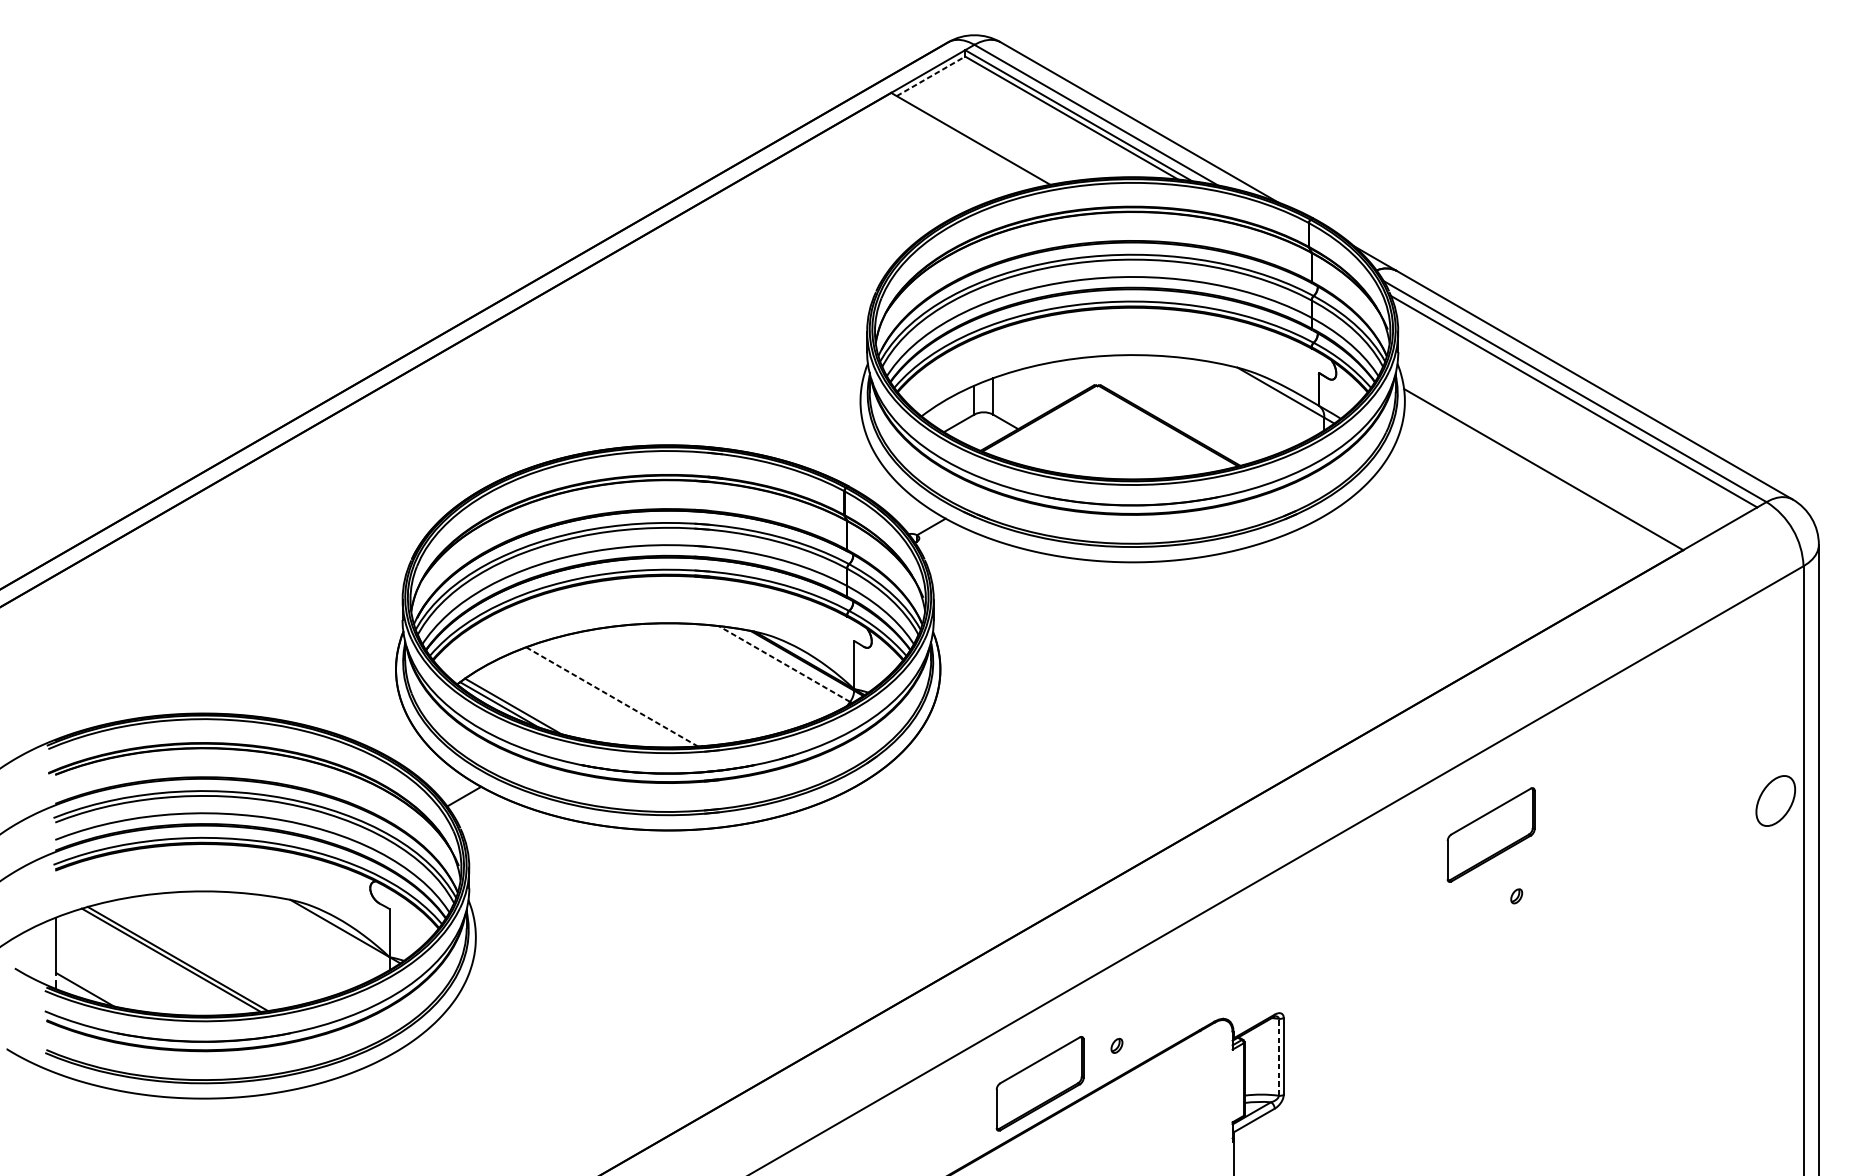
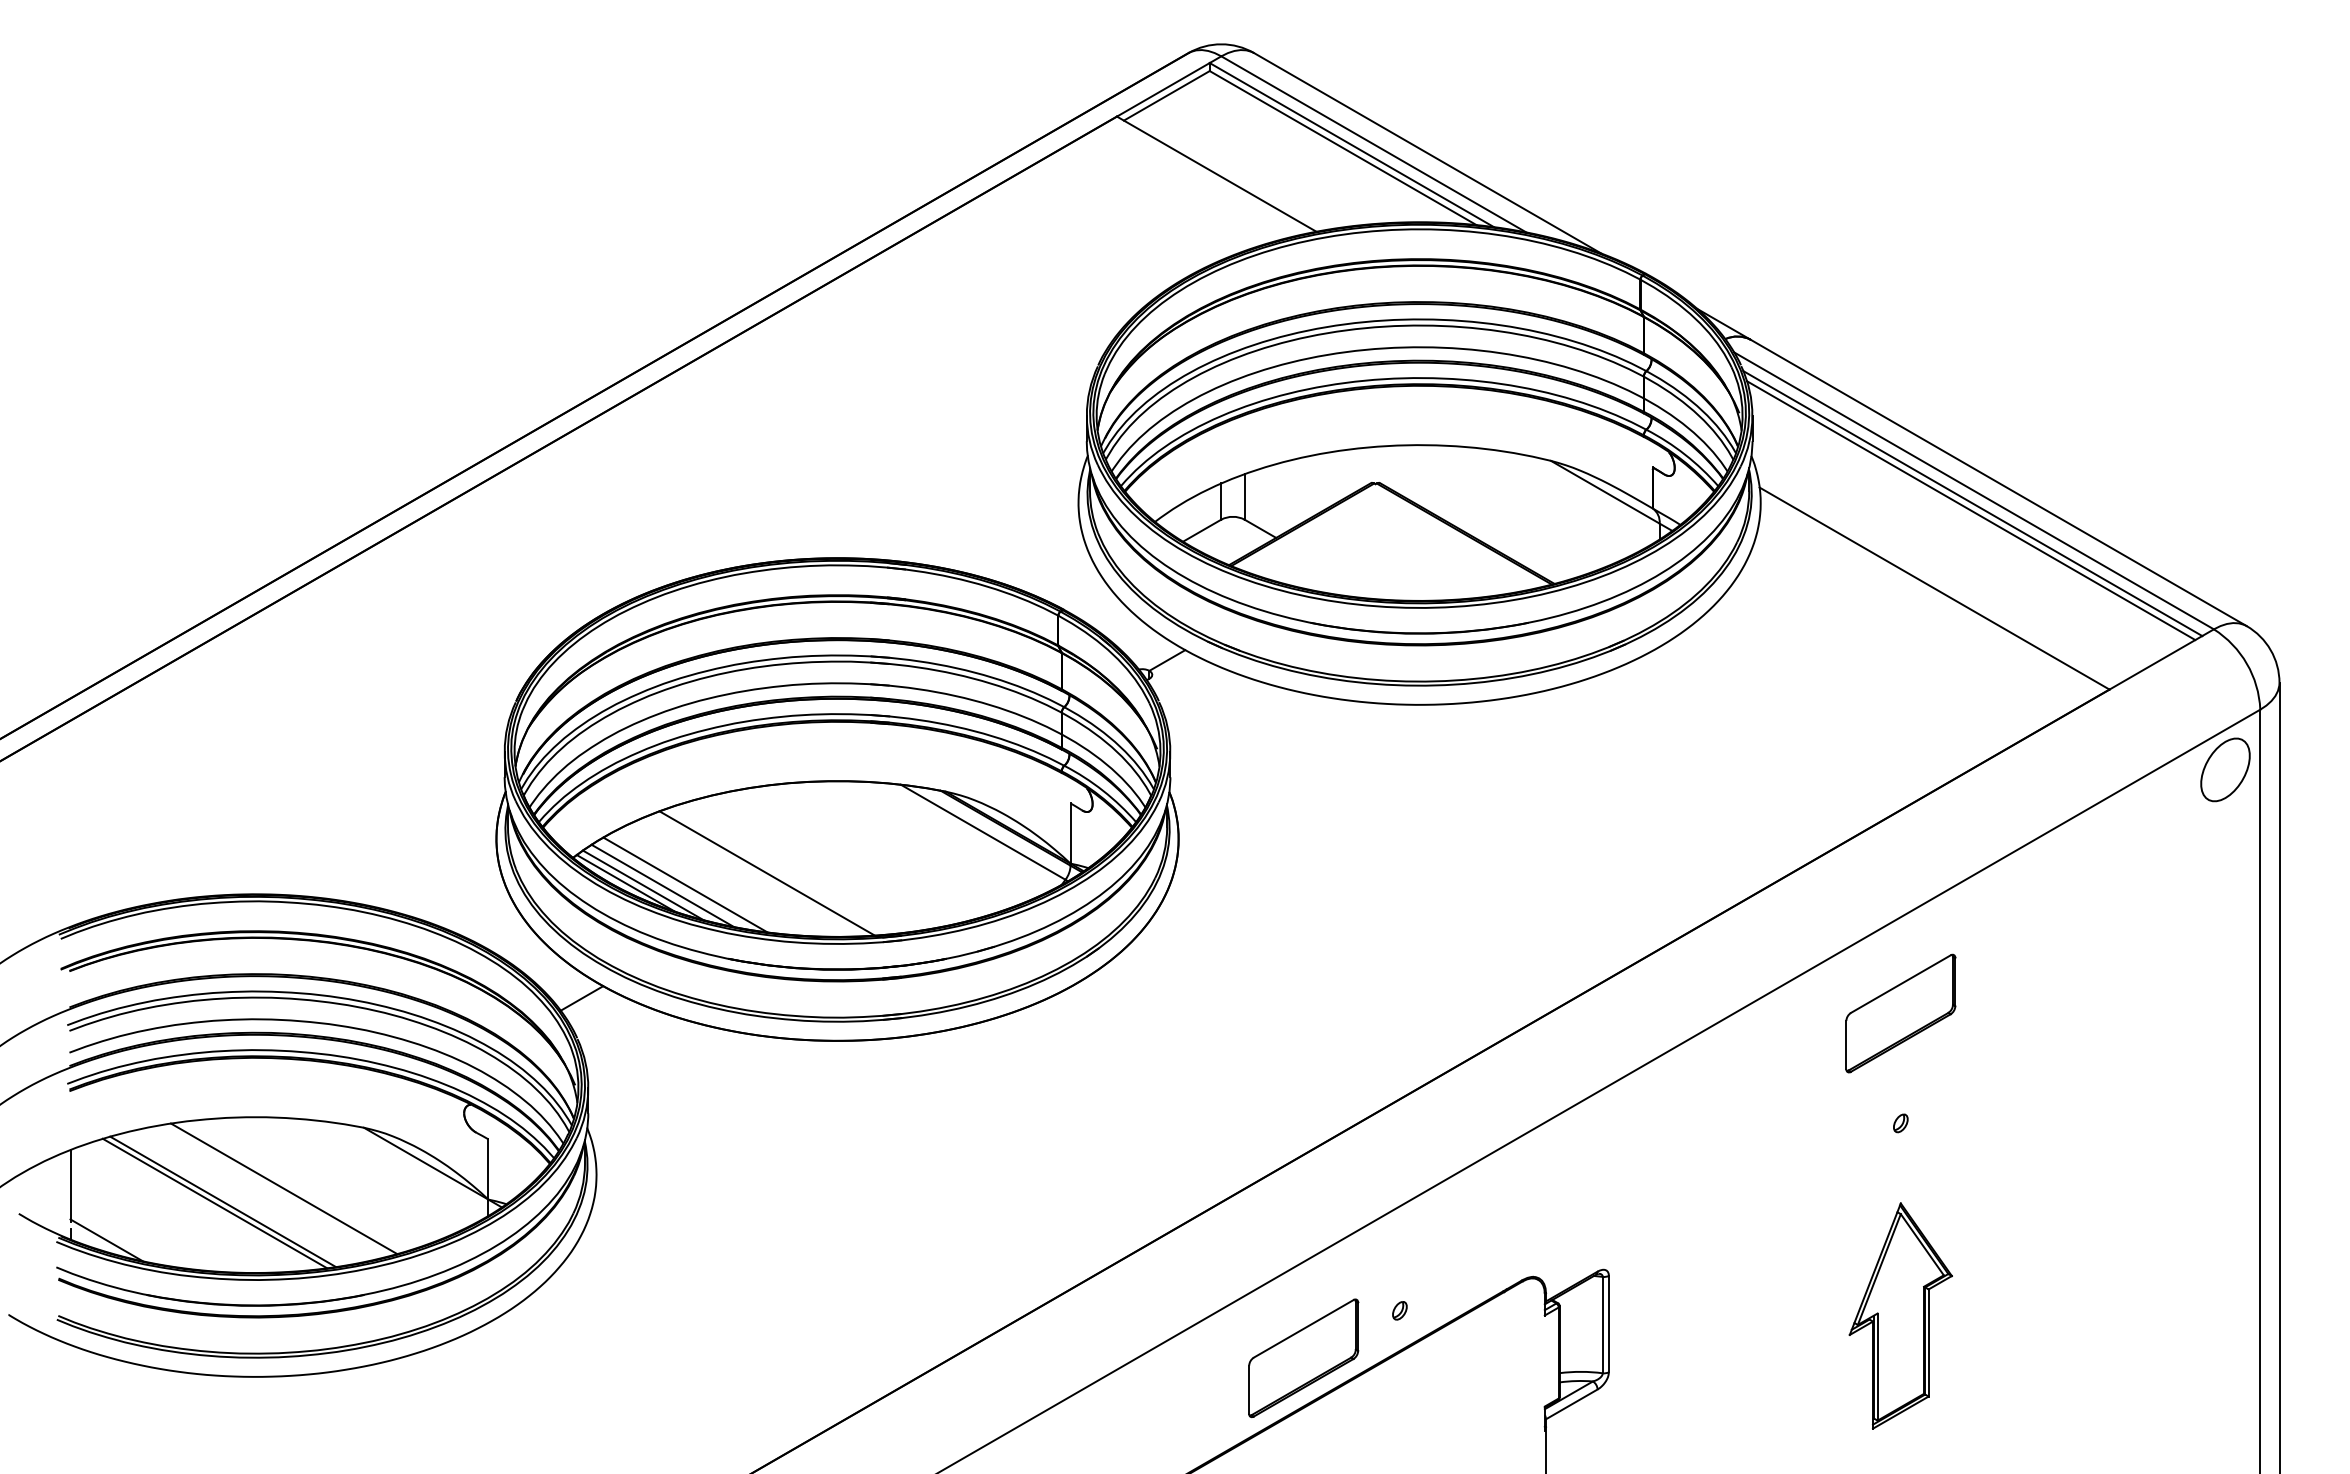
line: (930, 76) -> (1166, 95), dashed -> solid
line: (1573, 407) -> (1971, 510), added
line: (783, 663) -> (982, 831), dashed -> solid
line: (612, 696) -> (767, 873), dashed -> solid
line: (546, 705) -> (685, 884), added
line: (528, 706) -> (662, 885), added
part: (1775, 800) -> (2225, 769), moved
part: (1490, 834) -> (1900, 1013), moved
line: (226, 948) -> (284, 1188), added
part: (1516, 1049) -> (1900, 1315), added
line: (1278, 1056) -> (1602, 1324), dashed -> solid

